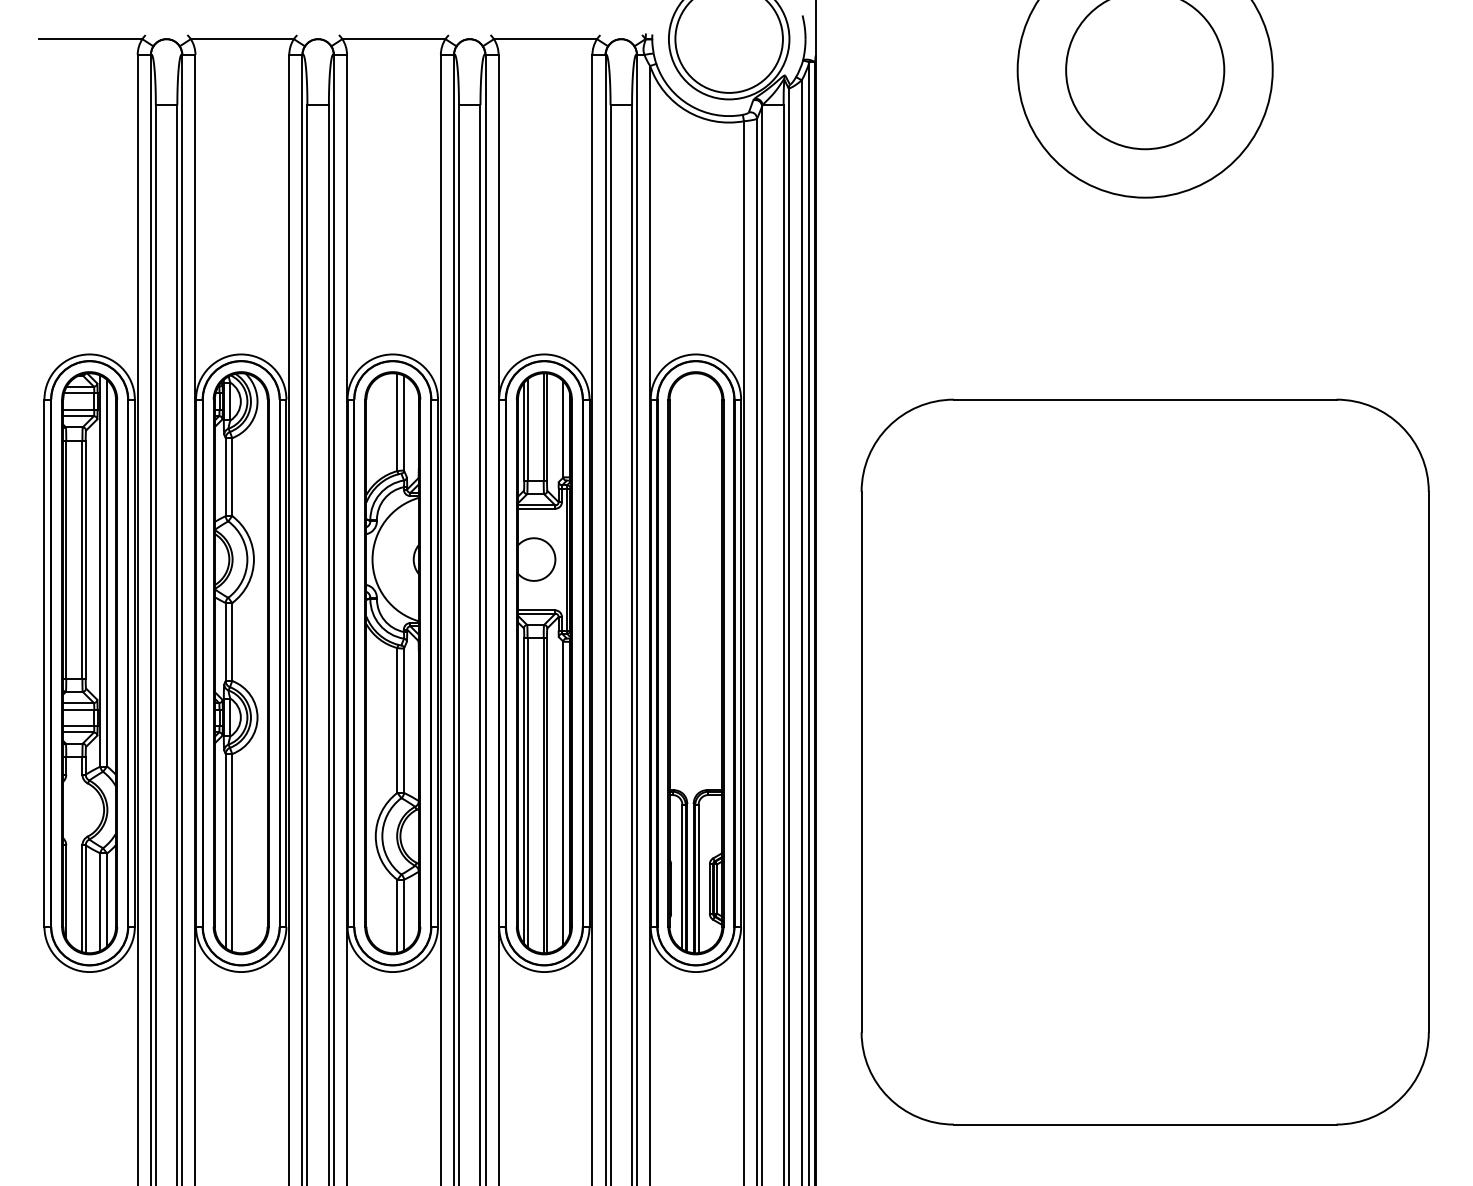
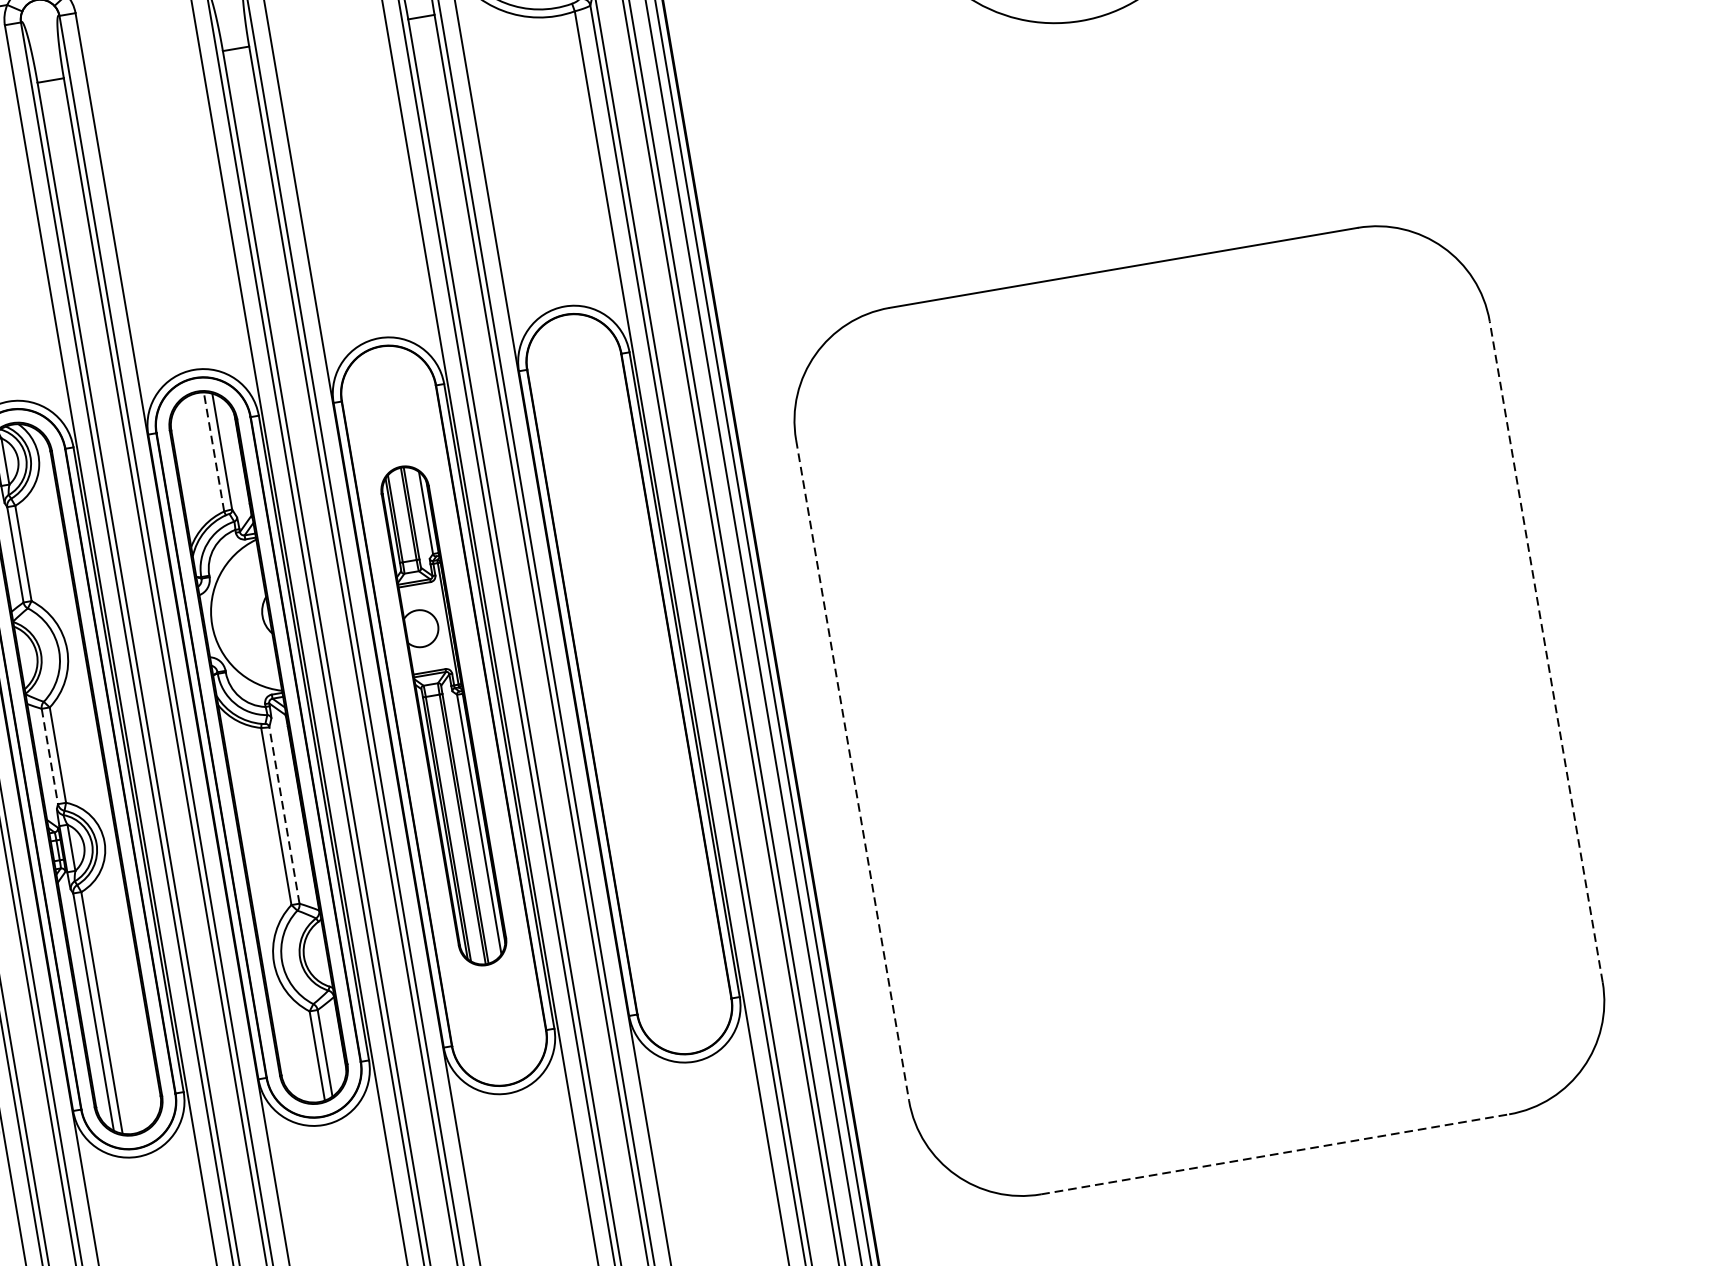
line: (397, 422) -> (214, 452), solid -> dashed
line: (225, 642) -> (49, 757), solid -> dashed
part: (543, 663) -> (442, 716), size x0.7
part: (695, 663) -> (628, 684), removed
line: (404, 720) -> (284, 815), solid -> dashed
line: (1428, 761) -> (1545, 651), solid -> dashed
line: (861, 762) -> (852, 770), solid -> dashed
line: (1145, 1124) -> (1275, 1154), solid -> dashed

